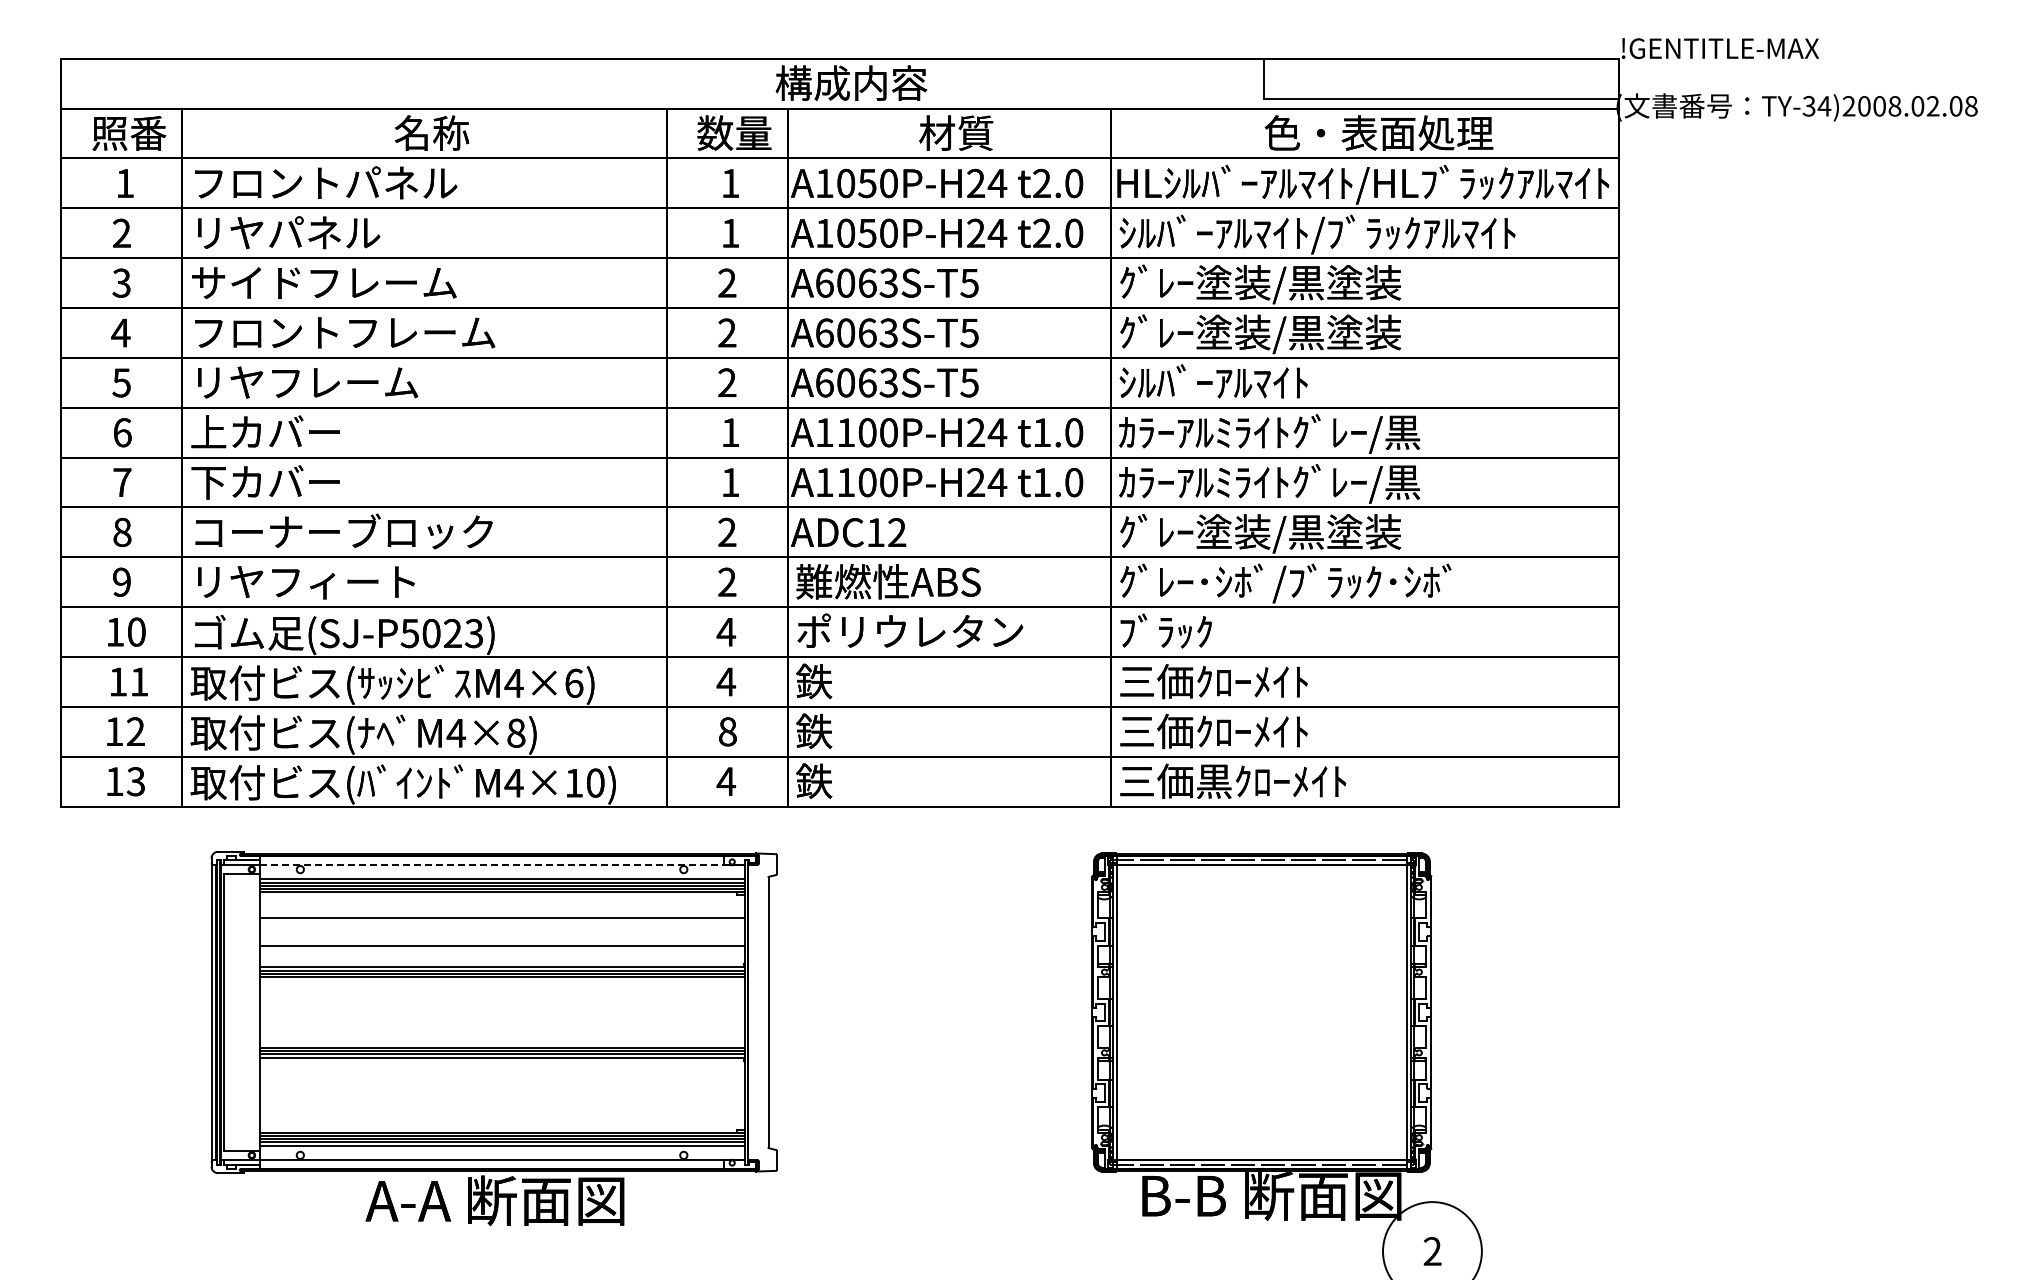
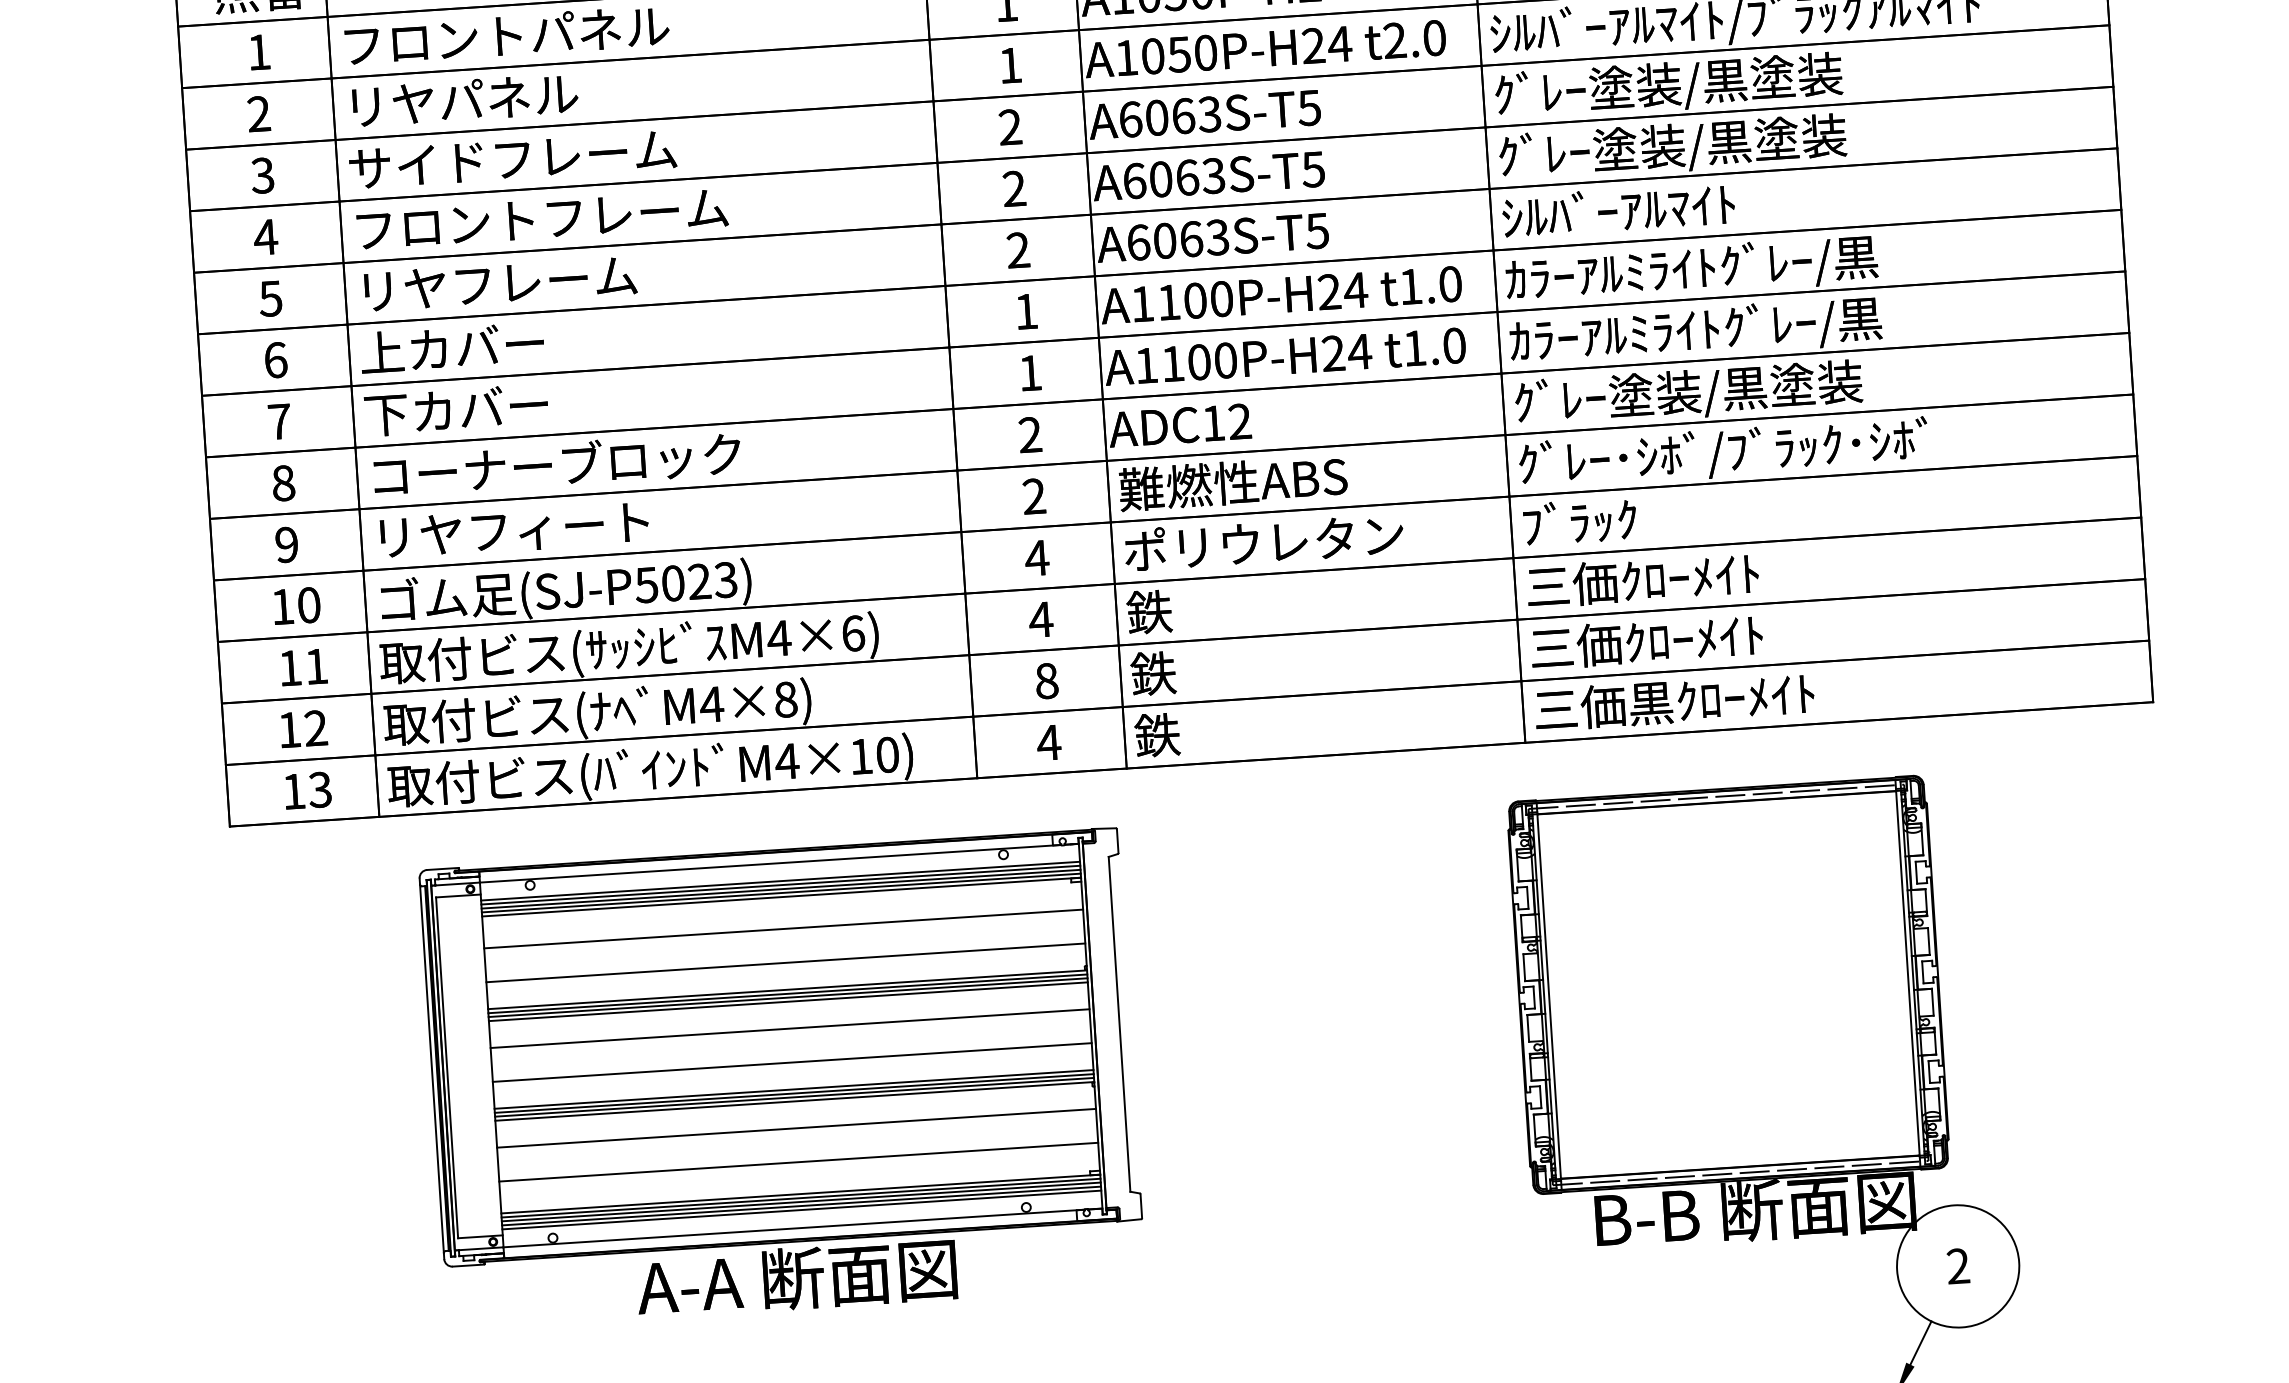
line: (495, 864) -> (770, 863), dashed -> solid
line: (502, 998) -> (789, 1028), added
line: (502, 1026) -> (792, 1062), added
line: (502, 1079) -> (796, 1128), added
line: (502, 1106) -> (798, 1161), added

